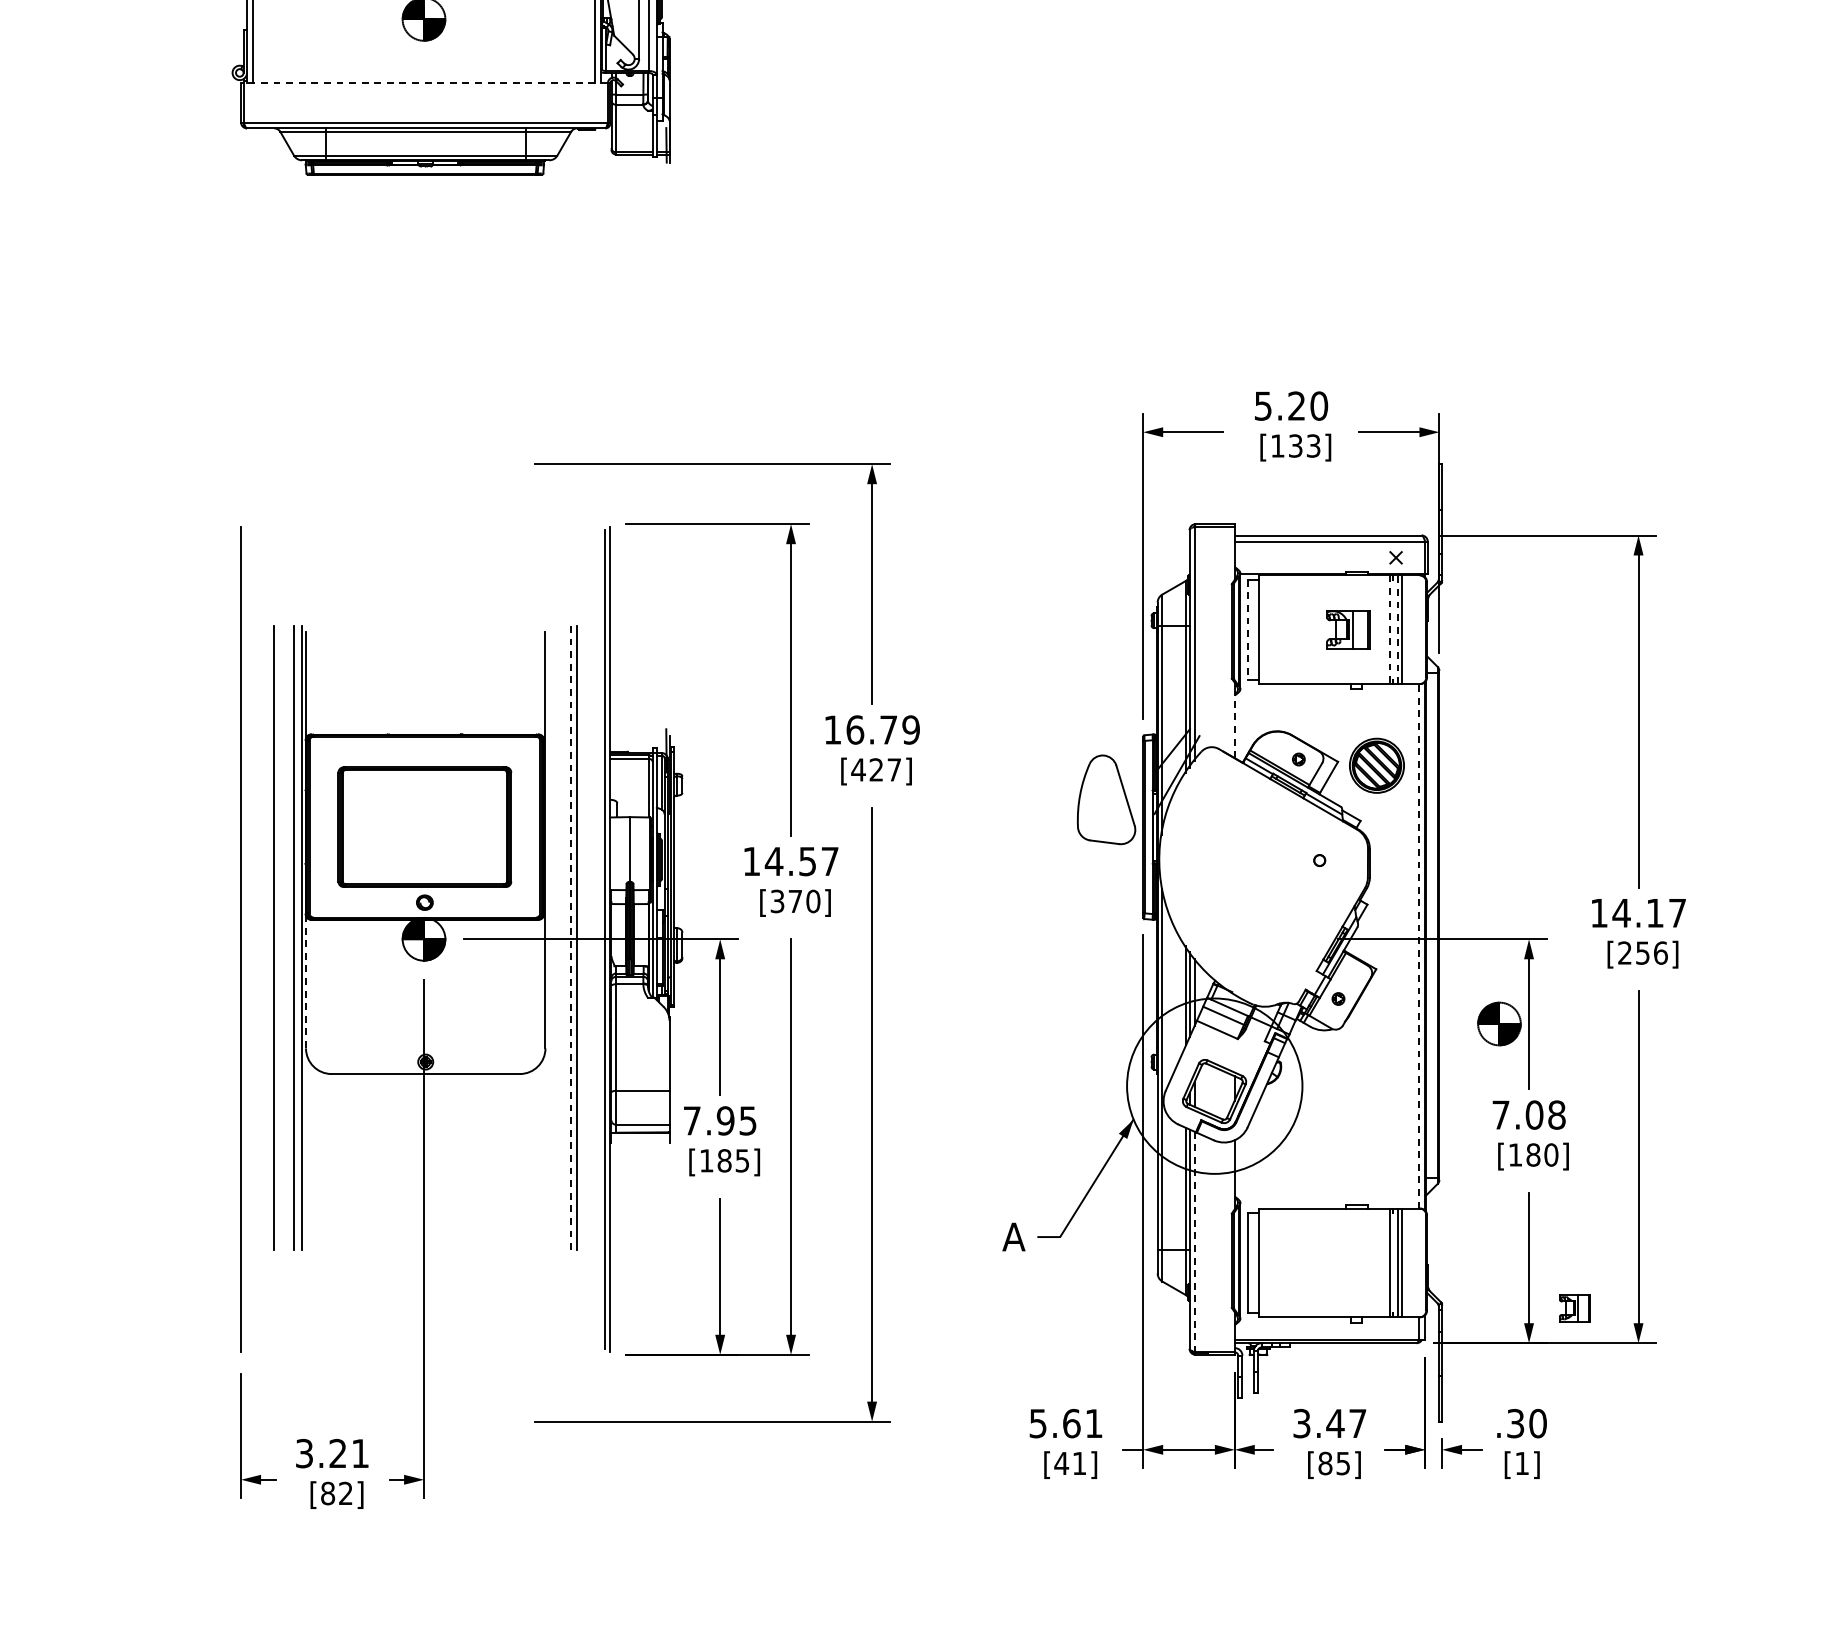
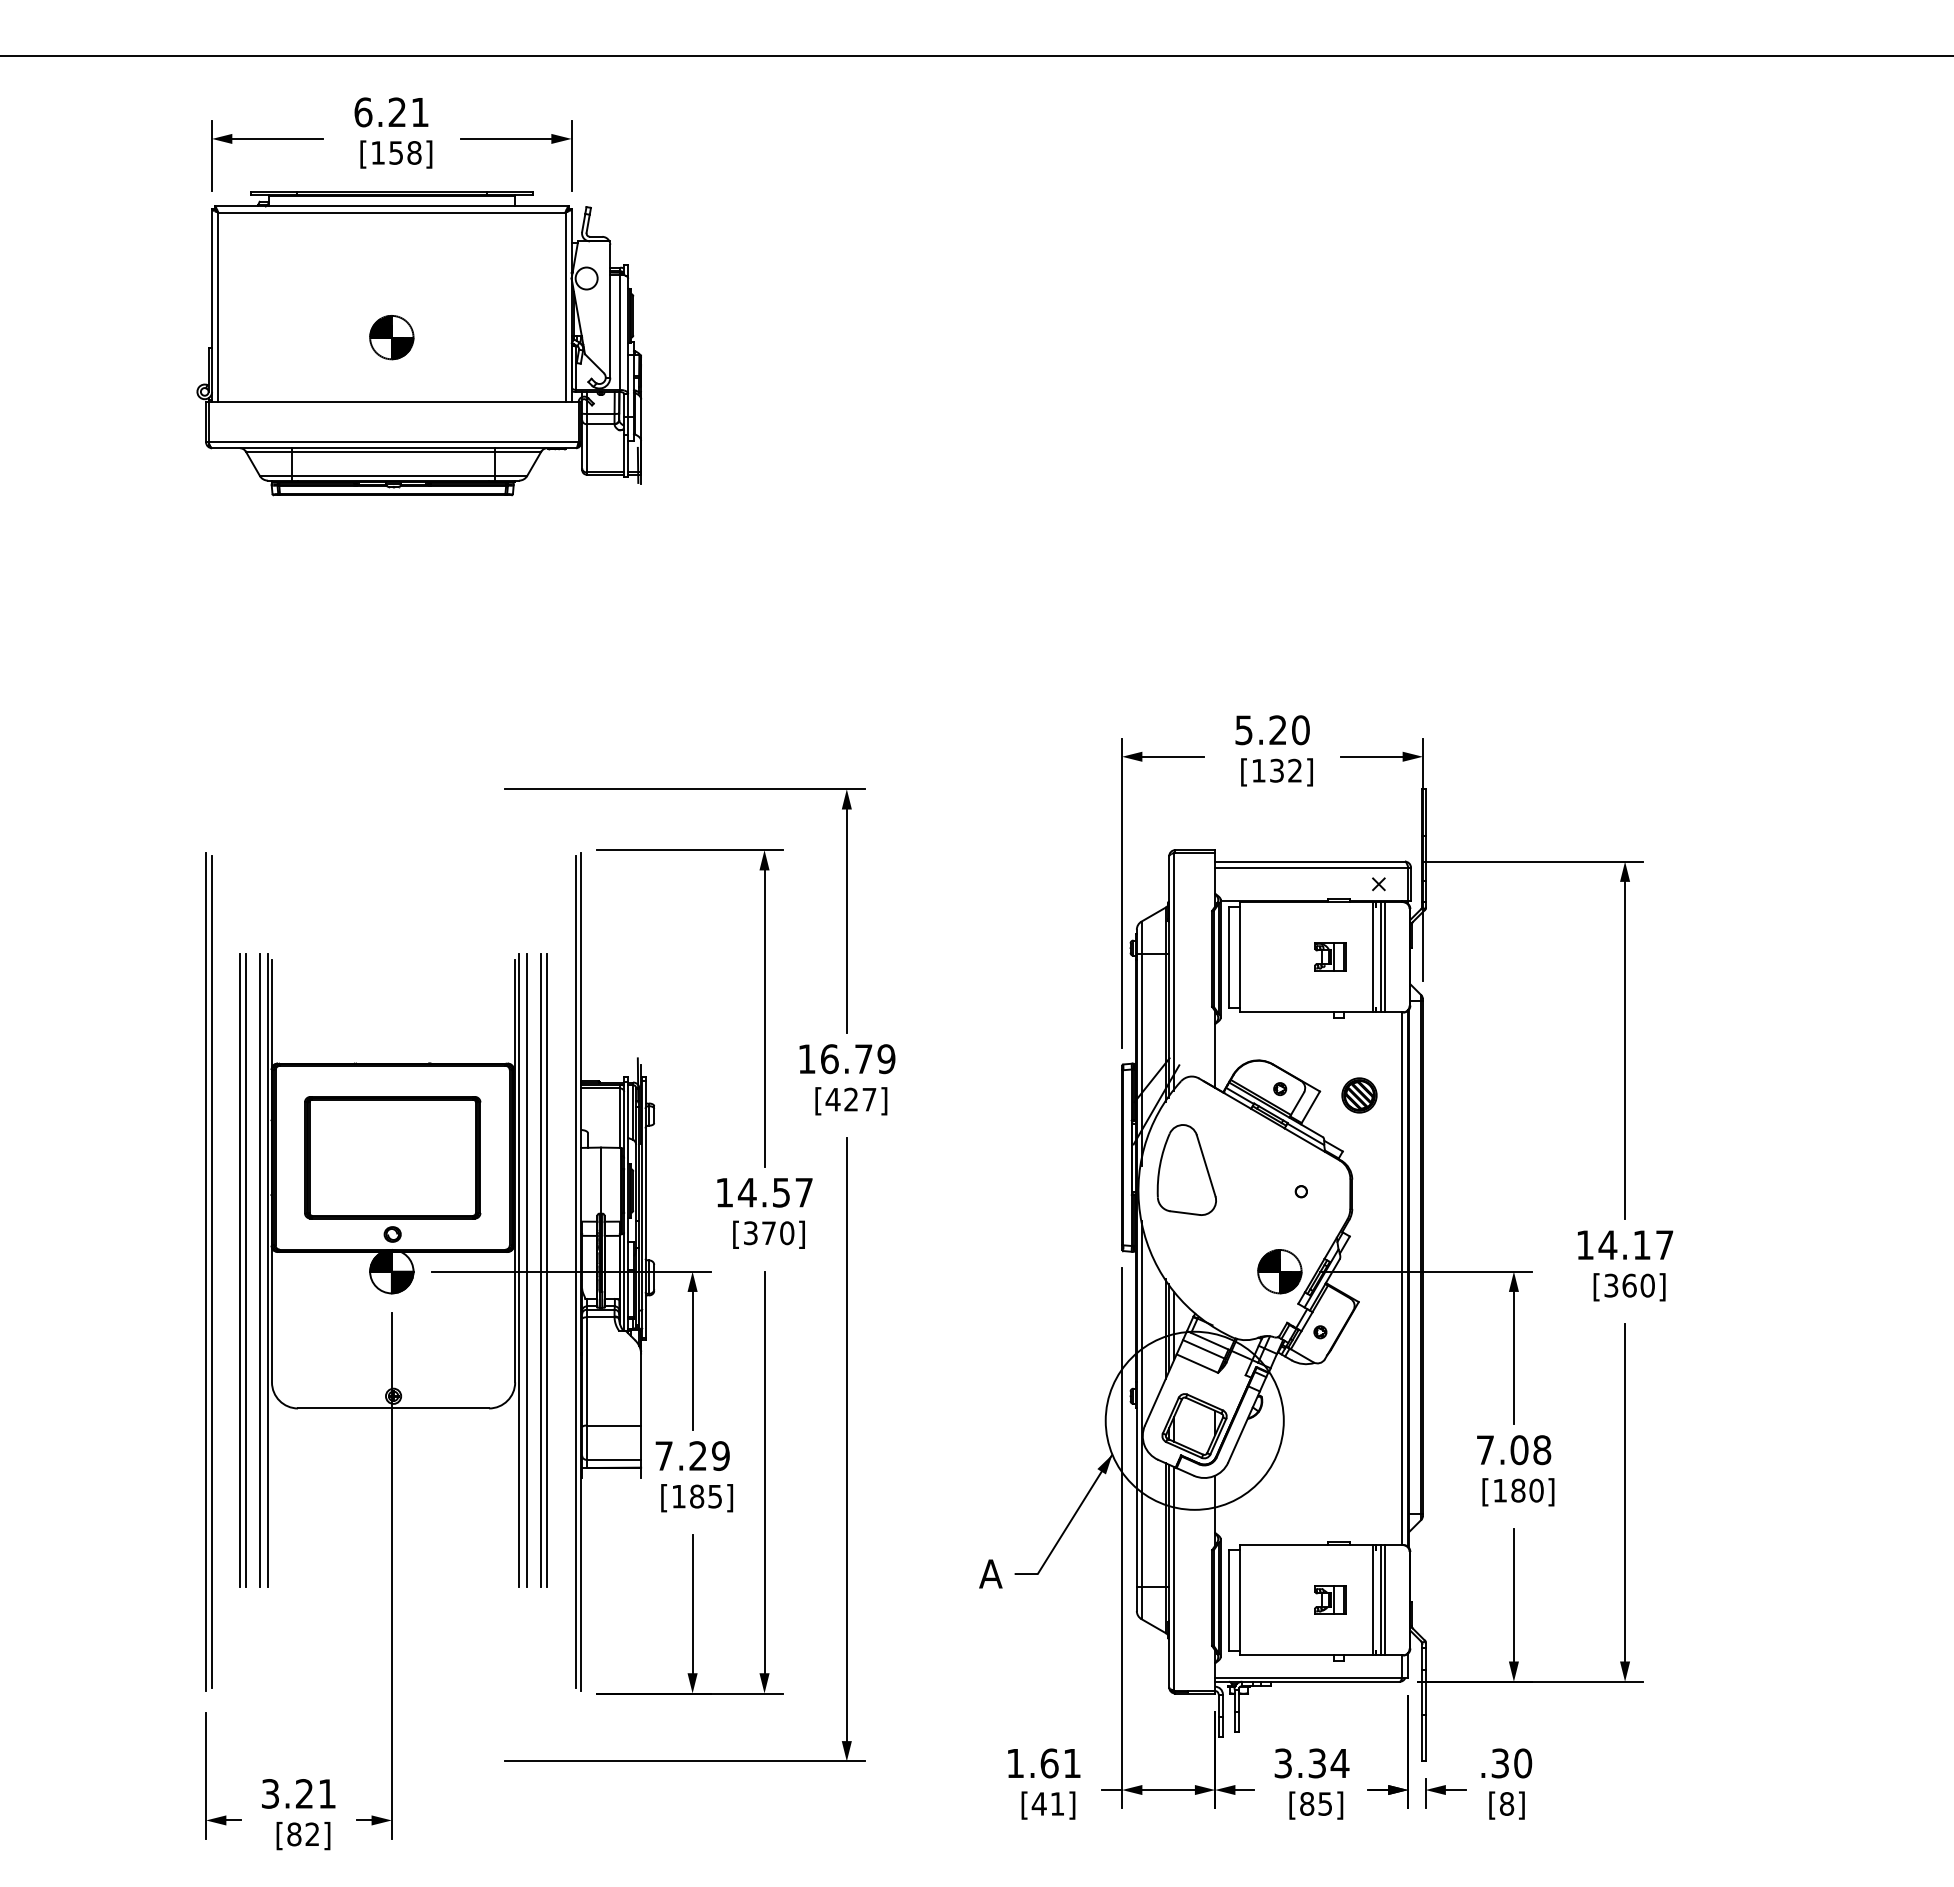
line: (423, 83) -> (391, 402), dashed -> solid
text: (1312, 445) -> (1294, 770), [133] -> [132]
part: (1348, 628) -> (1330, 956), size x0.71
line: (1397, 628) -> (1380, 956), dashed -> solid
line: (1247, 629) -> (1228, 957), dashed -> solid
line: (1389, 629) -> (1372, 957), dashed -> solid
line: (1235, 726) -> (1215, 1055), dashed -> solid
part: (1376, 765) -> (1359, 1095), size x0.62
part: (1106, 799) -> (1186, 1169), moved
line: (279, 938) -> (245, 1270), added
line: (549, 938) -> (519, 1270), added
line: (557, 938) -> (527, 1270), added
line: (571, 938) -> (541, 1270), dashed -> solid
line: (247, 939) -> (212, 1271), added
line: (1419, 946) -> (1402, 1278), dashed -> solid
text: (1642, 952) -> (1629, 1285), [256] -> [360]
line: (306, 981) -> (272, 1314), dashed -> solid
part: (1499, 1023) -> (1279, 1271), moved
text: (736, 1120) -> (709, 1455), 7.95 -> 7.29
line: (1194, 1241) -> (1174, 1578), dashed -> solid
part: (1574, 1307) -> (1330, 1599), moved
text: (1038, 1423) -> (1015, 1763), 5.61 -> 1.61
text: (1346, 1423) -> (1328, 1763), 3.47 -> 3.34
text: (1522, 1463) -> (1507, 1803), [1] -> [8]

